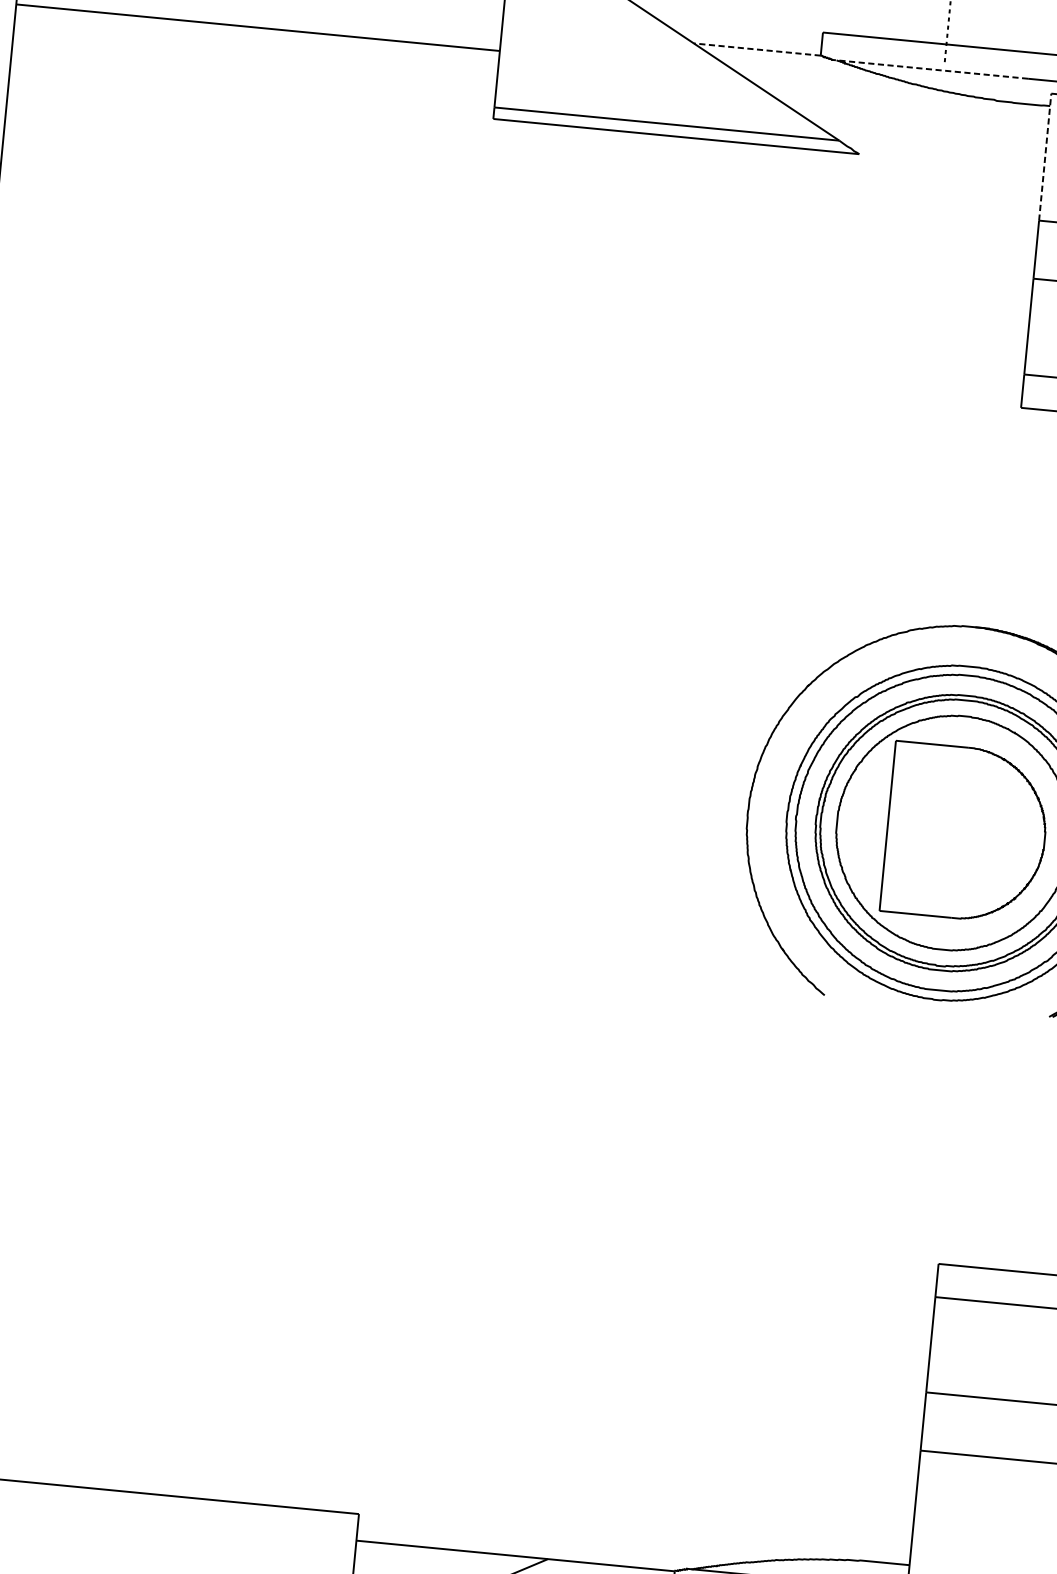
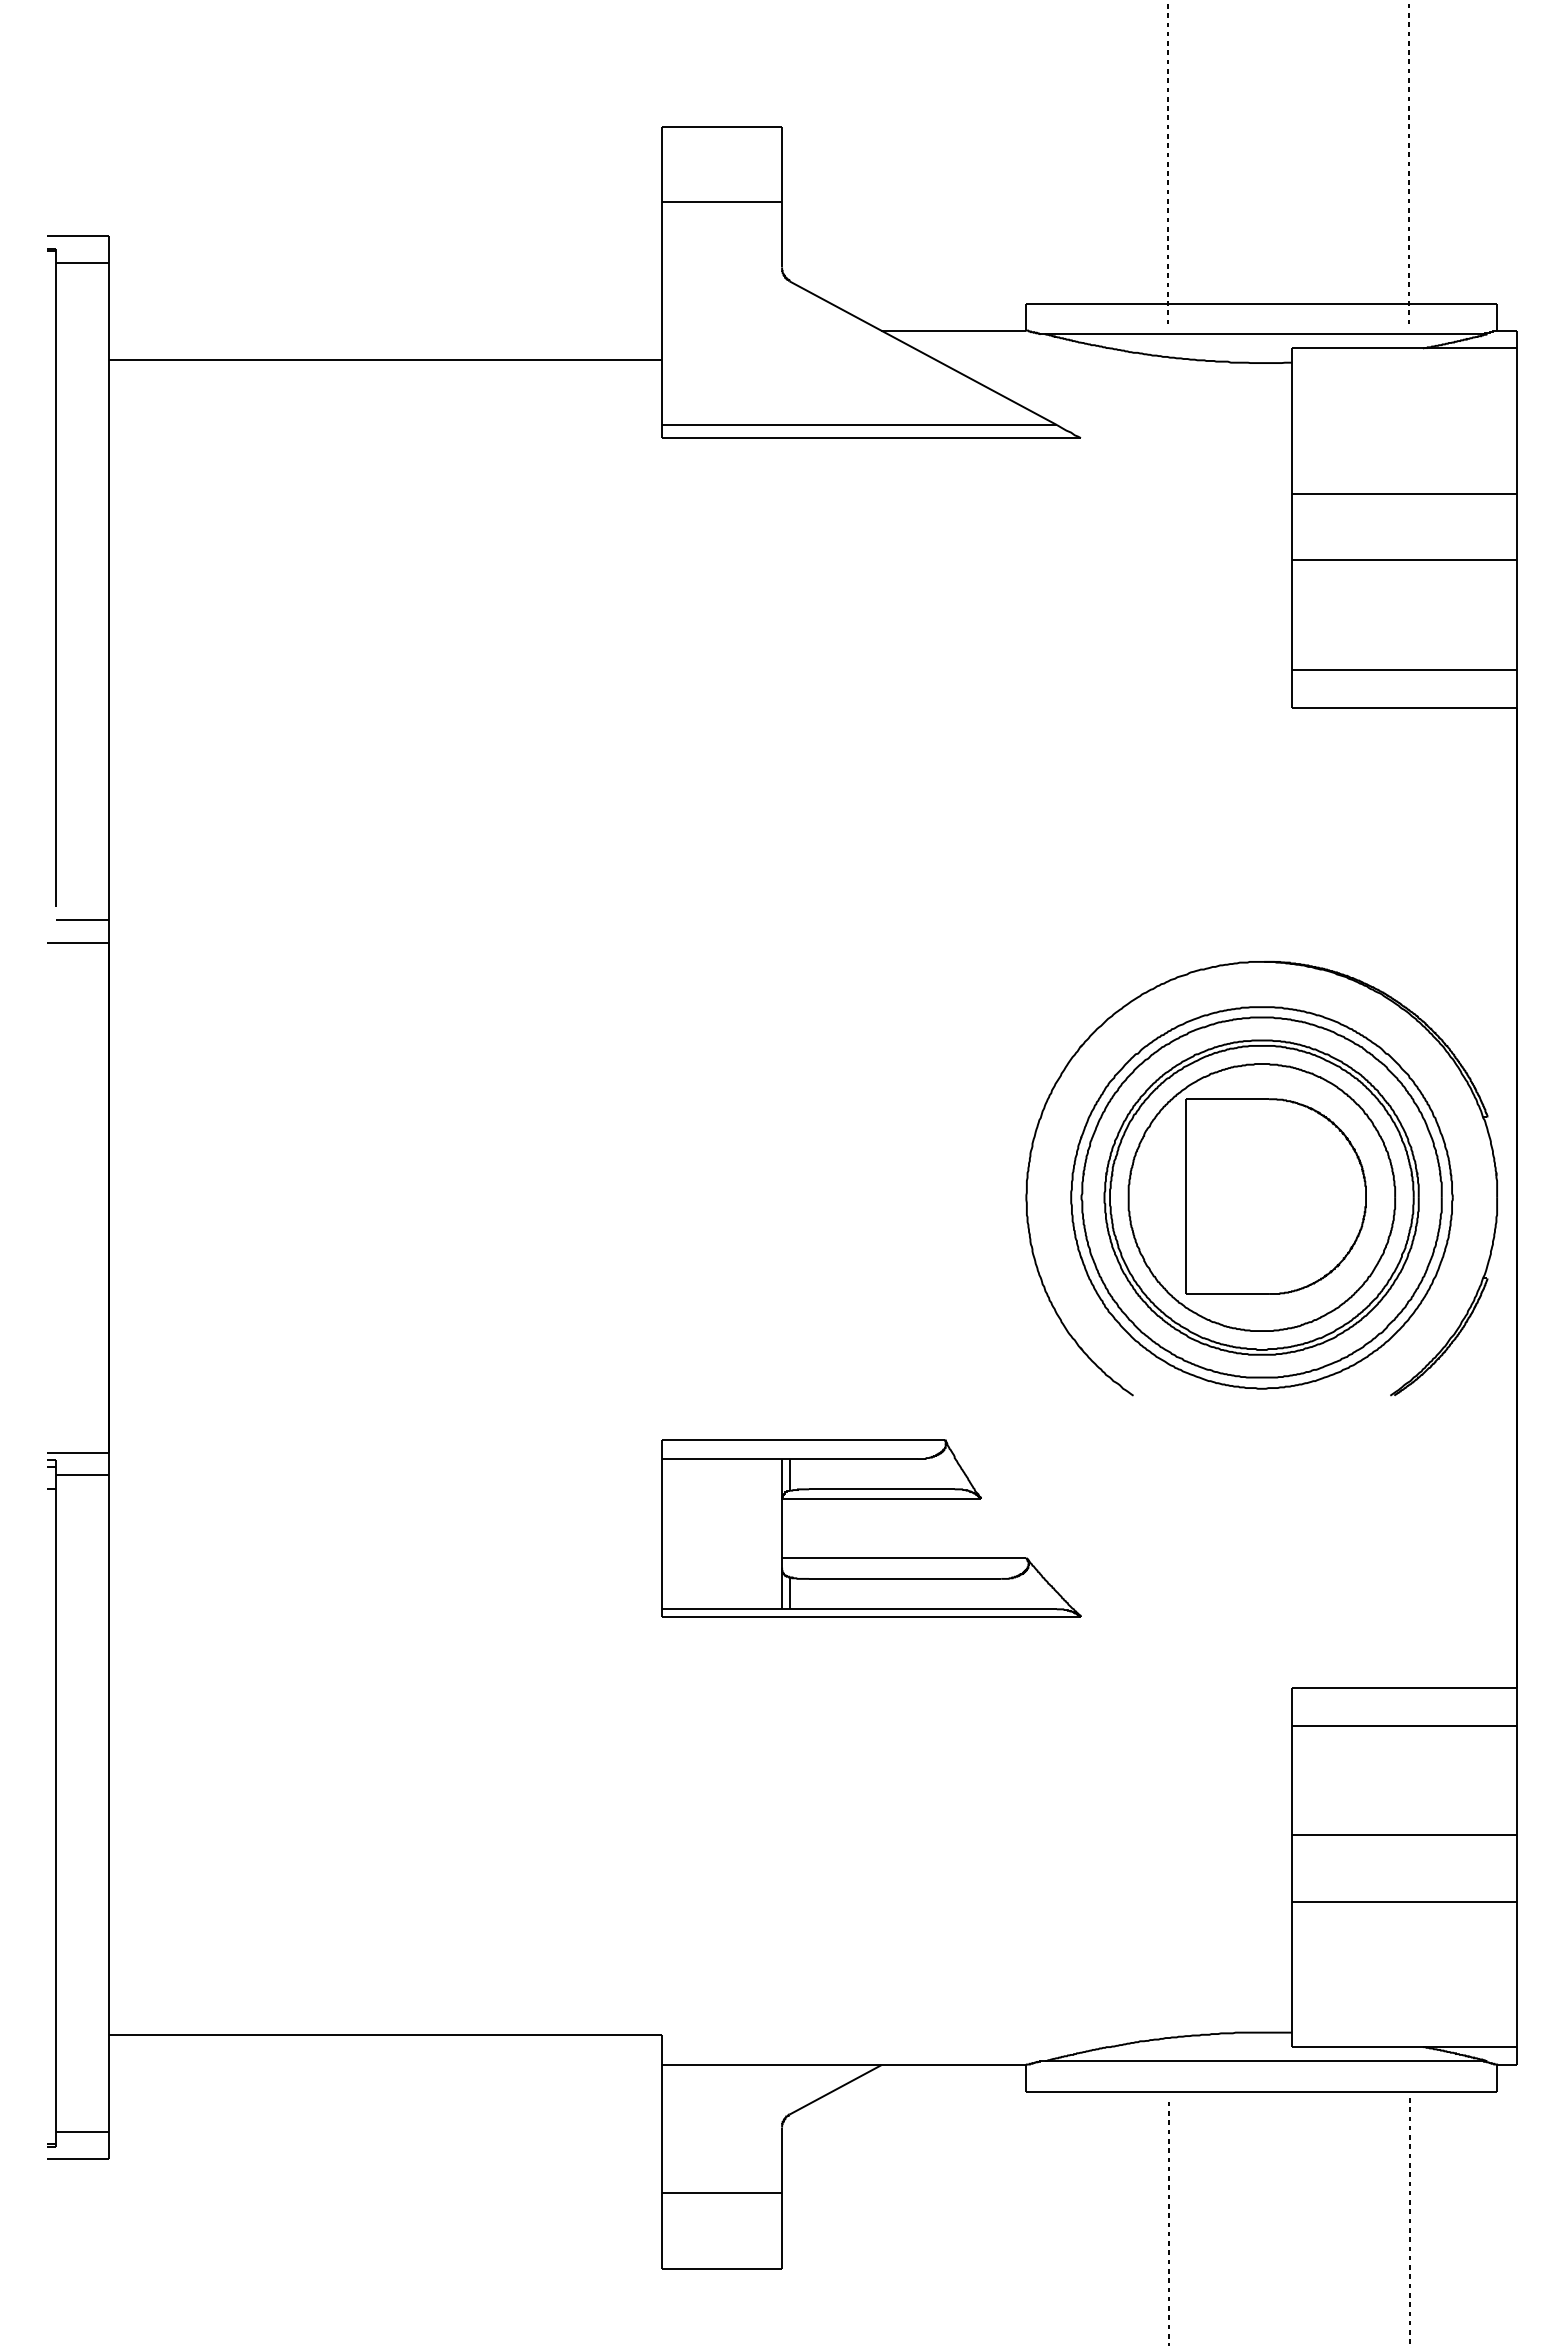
line: (757, 49) -> (953, 330), dashed -> solid
line: (929, 69) -> (1151, 334), dashed -> solid
line: (1045, 157) -> (1292, 421), dashed -> solid
part: (587, 1063) -> (871, 1499), added

